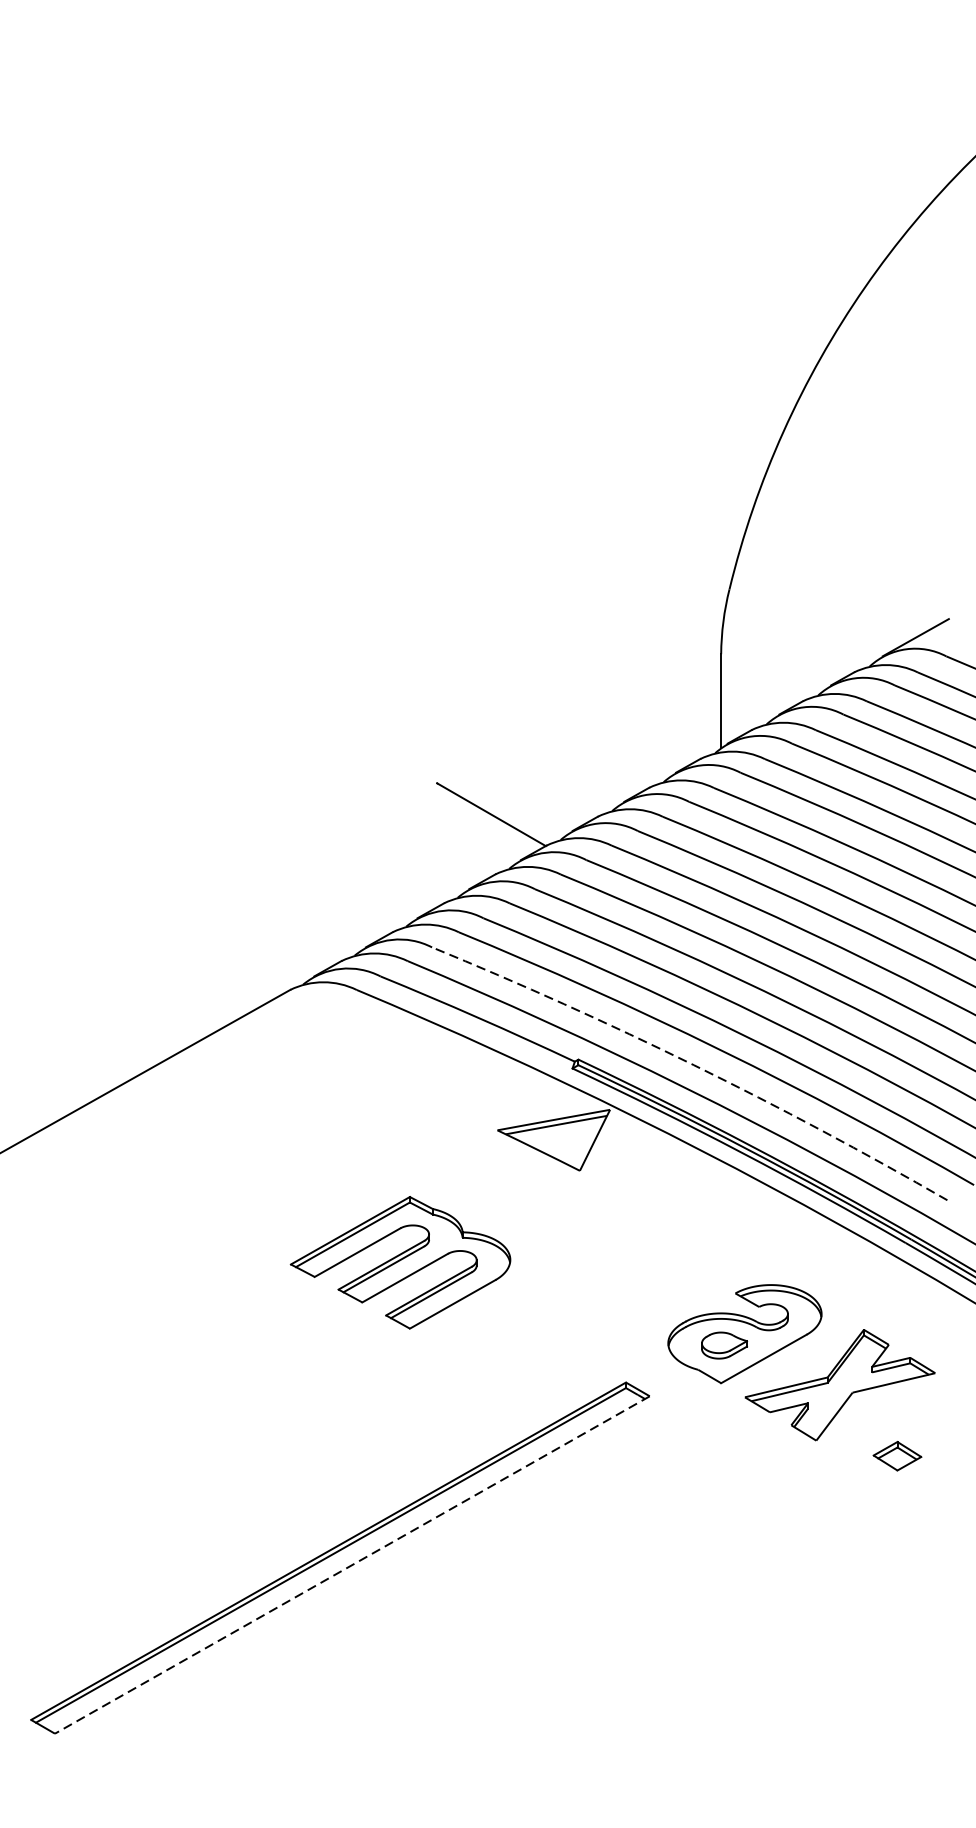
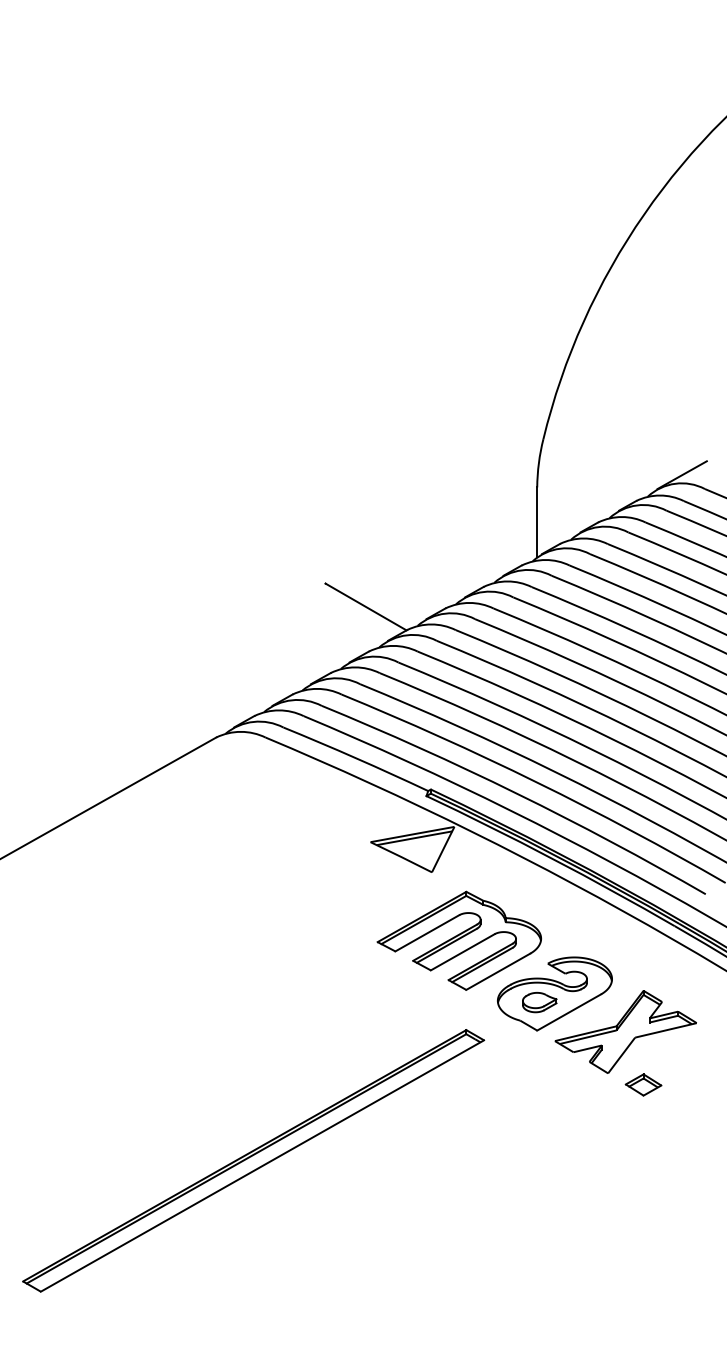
arc: (693, 1064) -> (516, 793), dashed -> solid
part: (399, 1262) -> (458, 940), moved
part: (897, 1455) -> (643, 1084), moved
line: (352, 1565) -> (262, 1166), dashed -> solid

